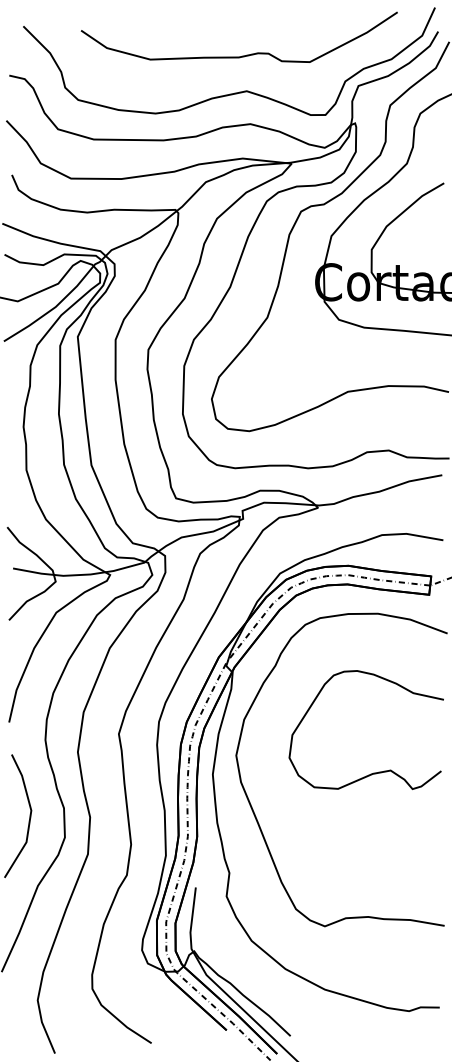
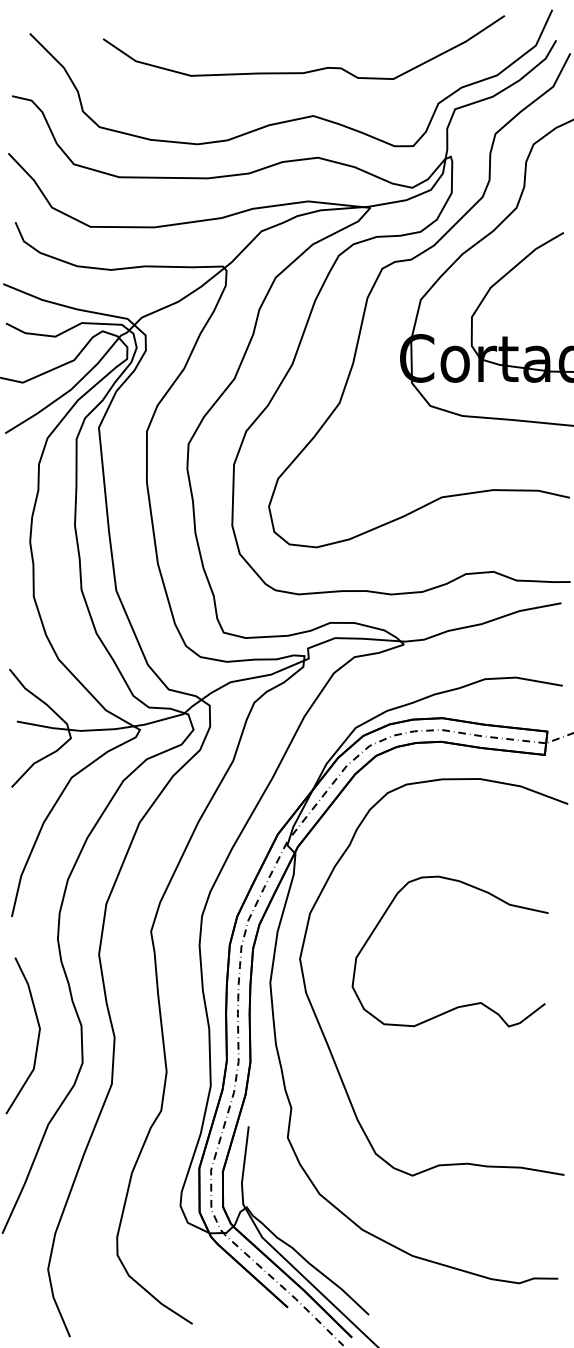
curve: (374, 772) -> (460, 1005), moved

